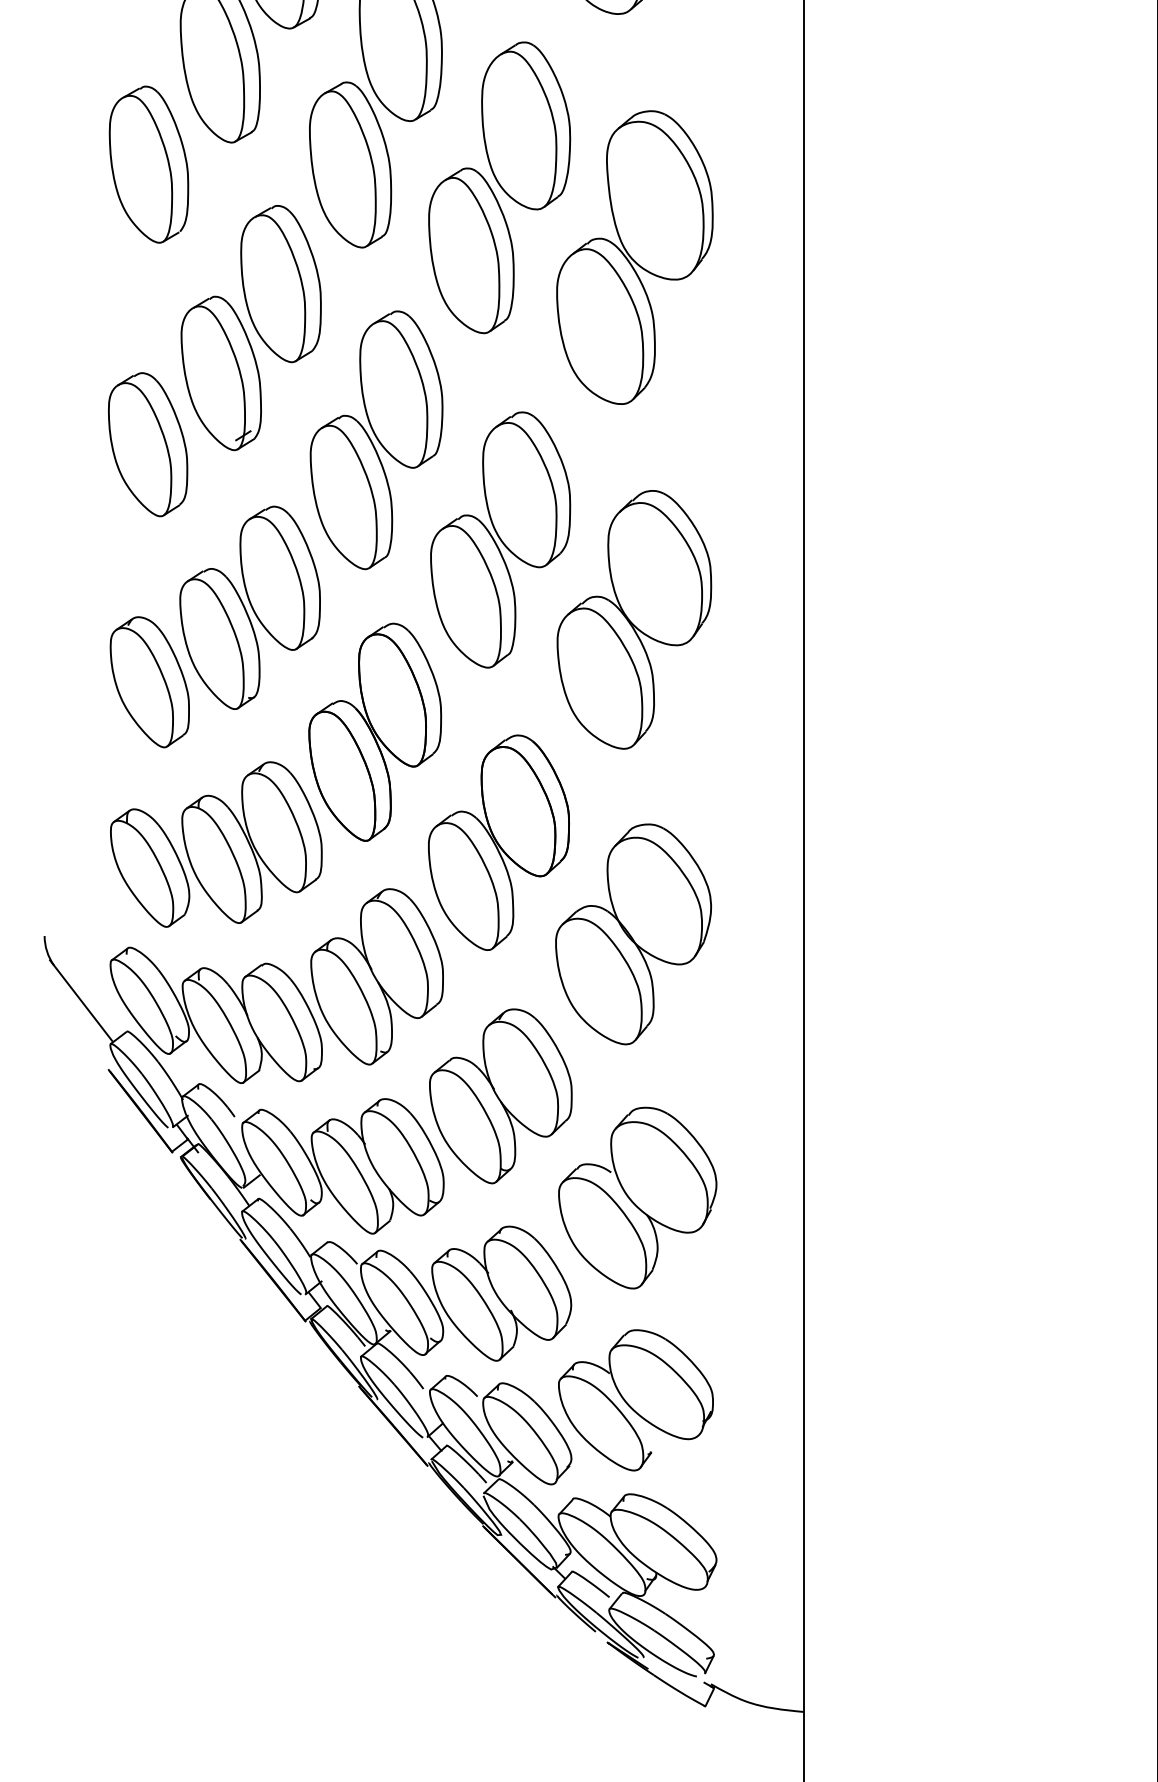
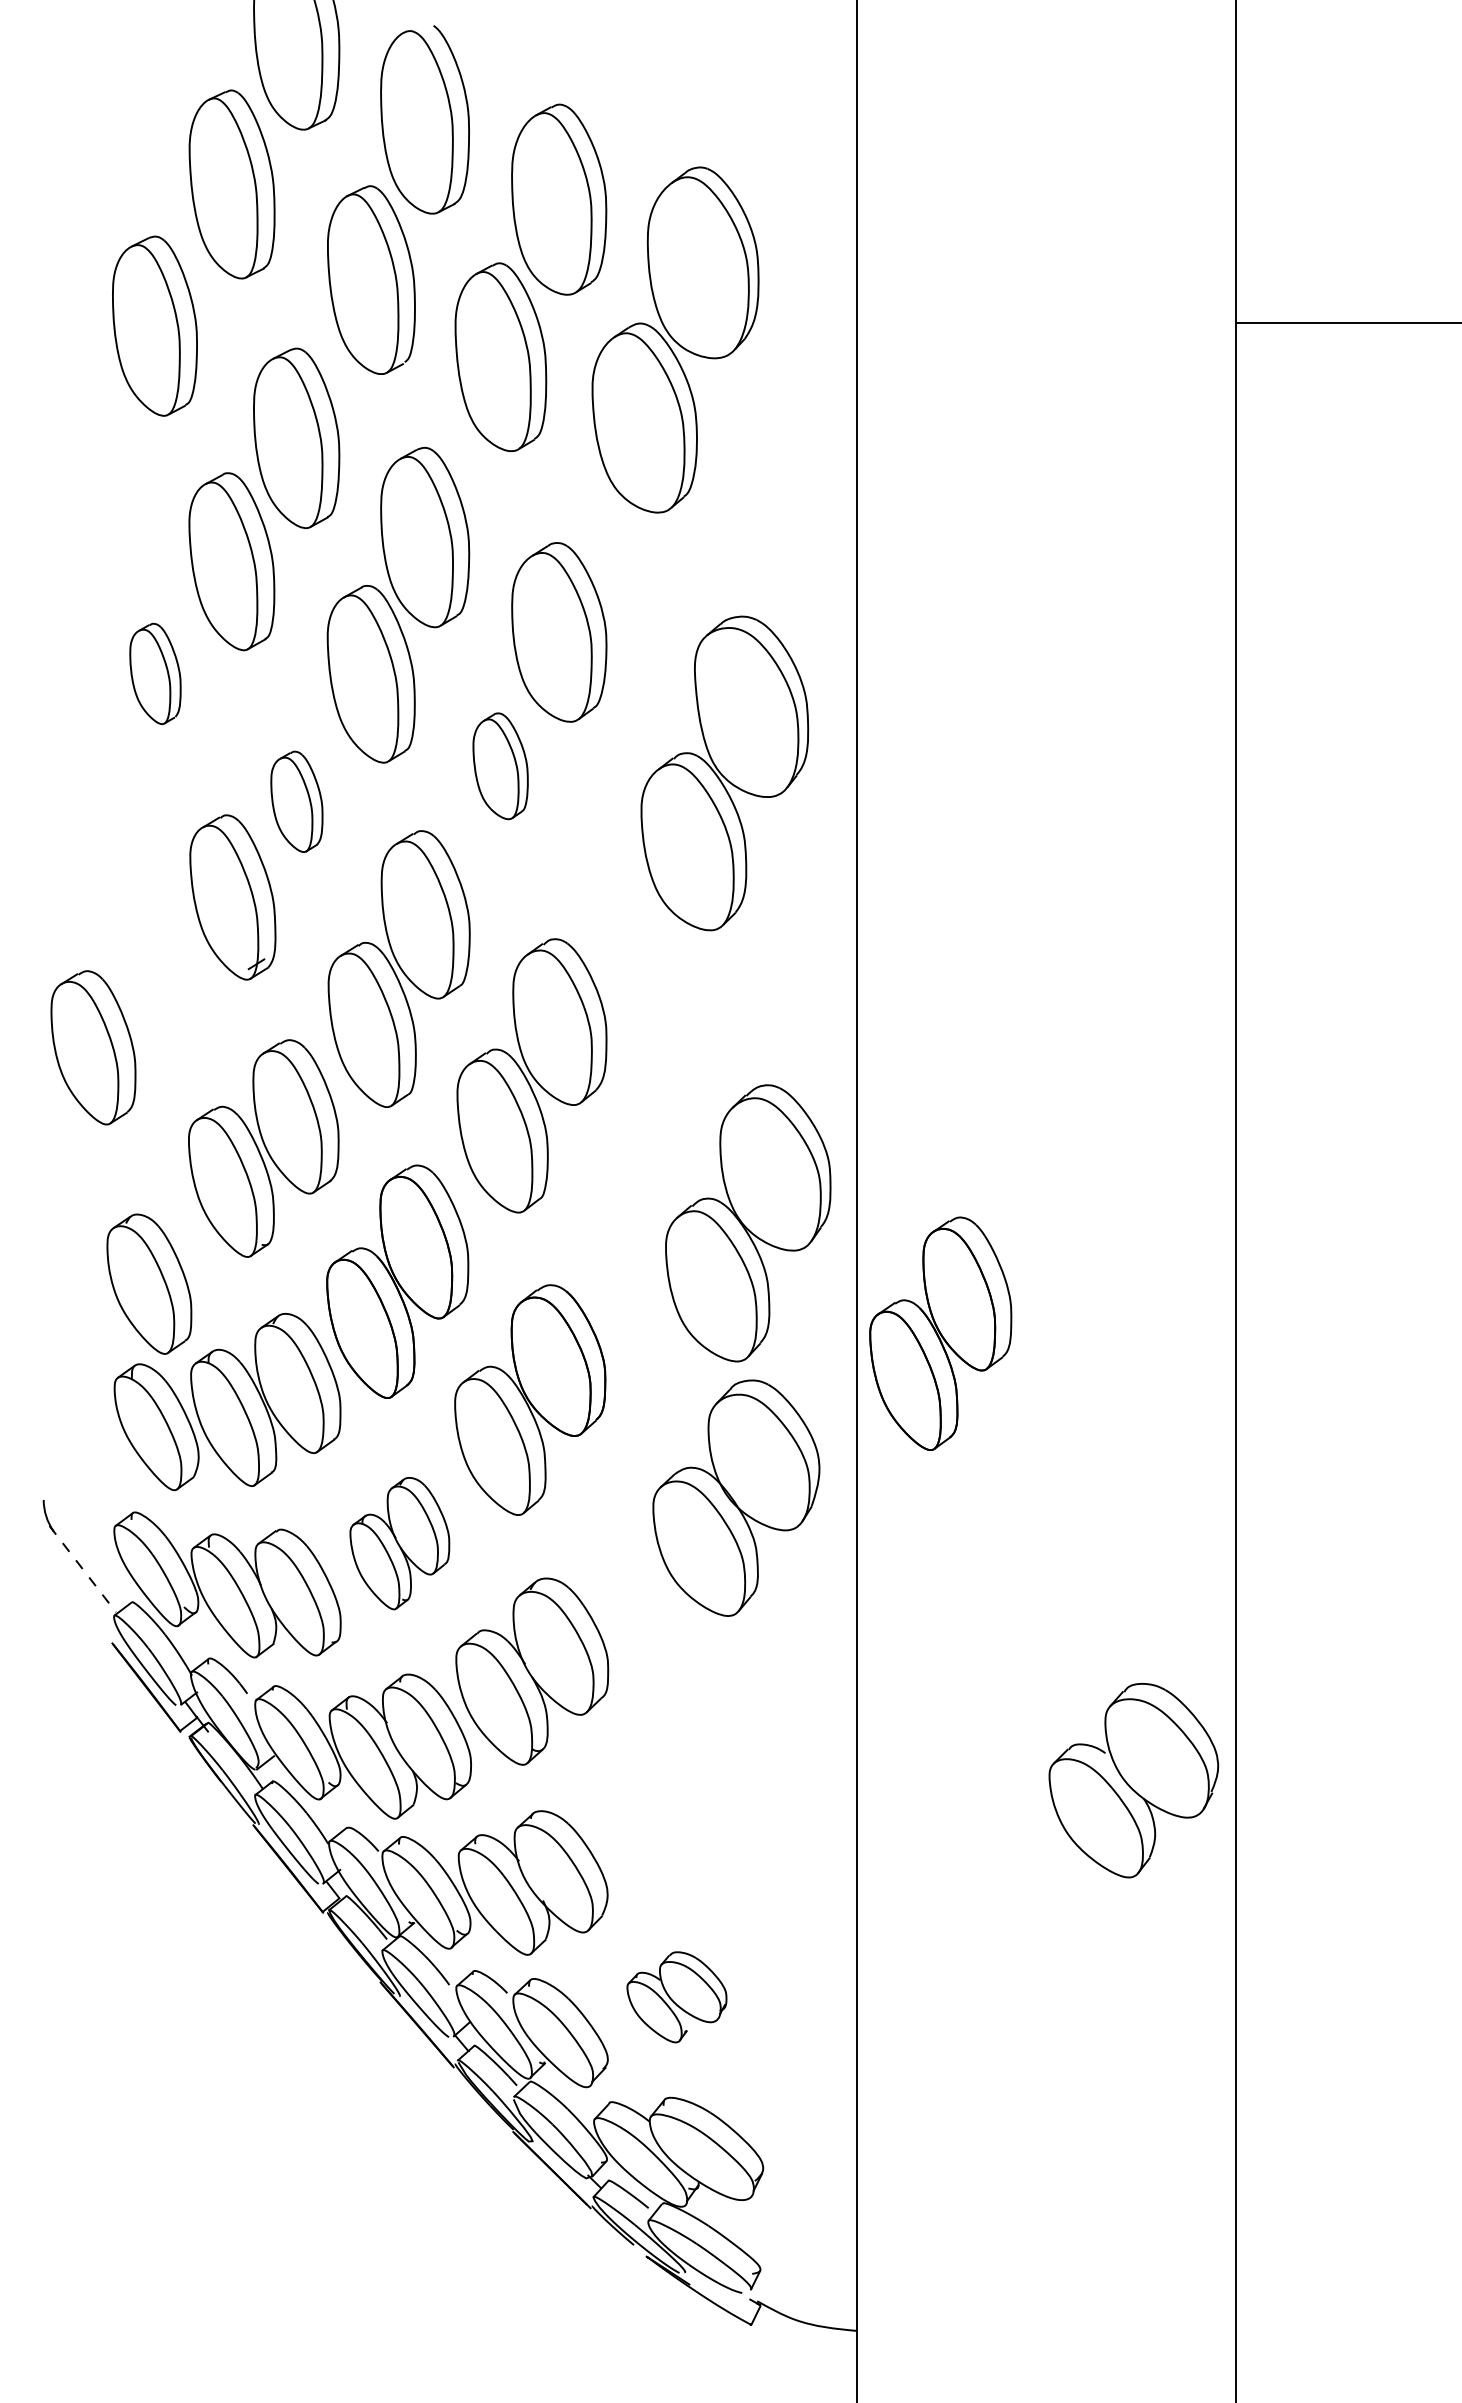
part: (149, 164) -> (155, 673), size x0.6
part: (471, 251) -> (500, 766), size x0.6
part: (634, 257) -> (724, 773), moved
part: (280, 283) -> (296, 801), size x0.6
part: (148, 444) -> (93, 1047), moved
part: (634, 619) -> (748, 1223), moved
part: (149, 681) -> (149, 1283), moved
part: (882, 780) -> (940, 1333), added
part: (633, 933) -> (736, 1497), moved
part: (376, 976) -> (399, 1543), size x0.7
line: (81, 1000) -> (83, 1569), solid -> dashed
part: (637, 1197) -> (1133, 1780), moved
part: (635, 1400) -> (676, 1997), size x0.6

